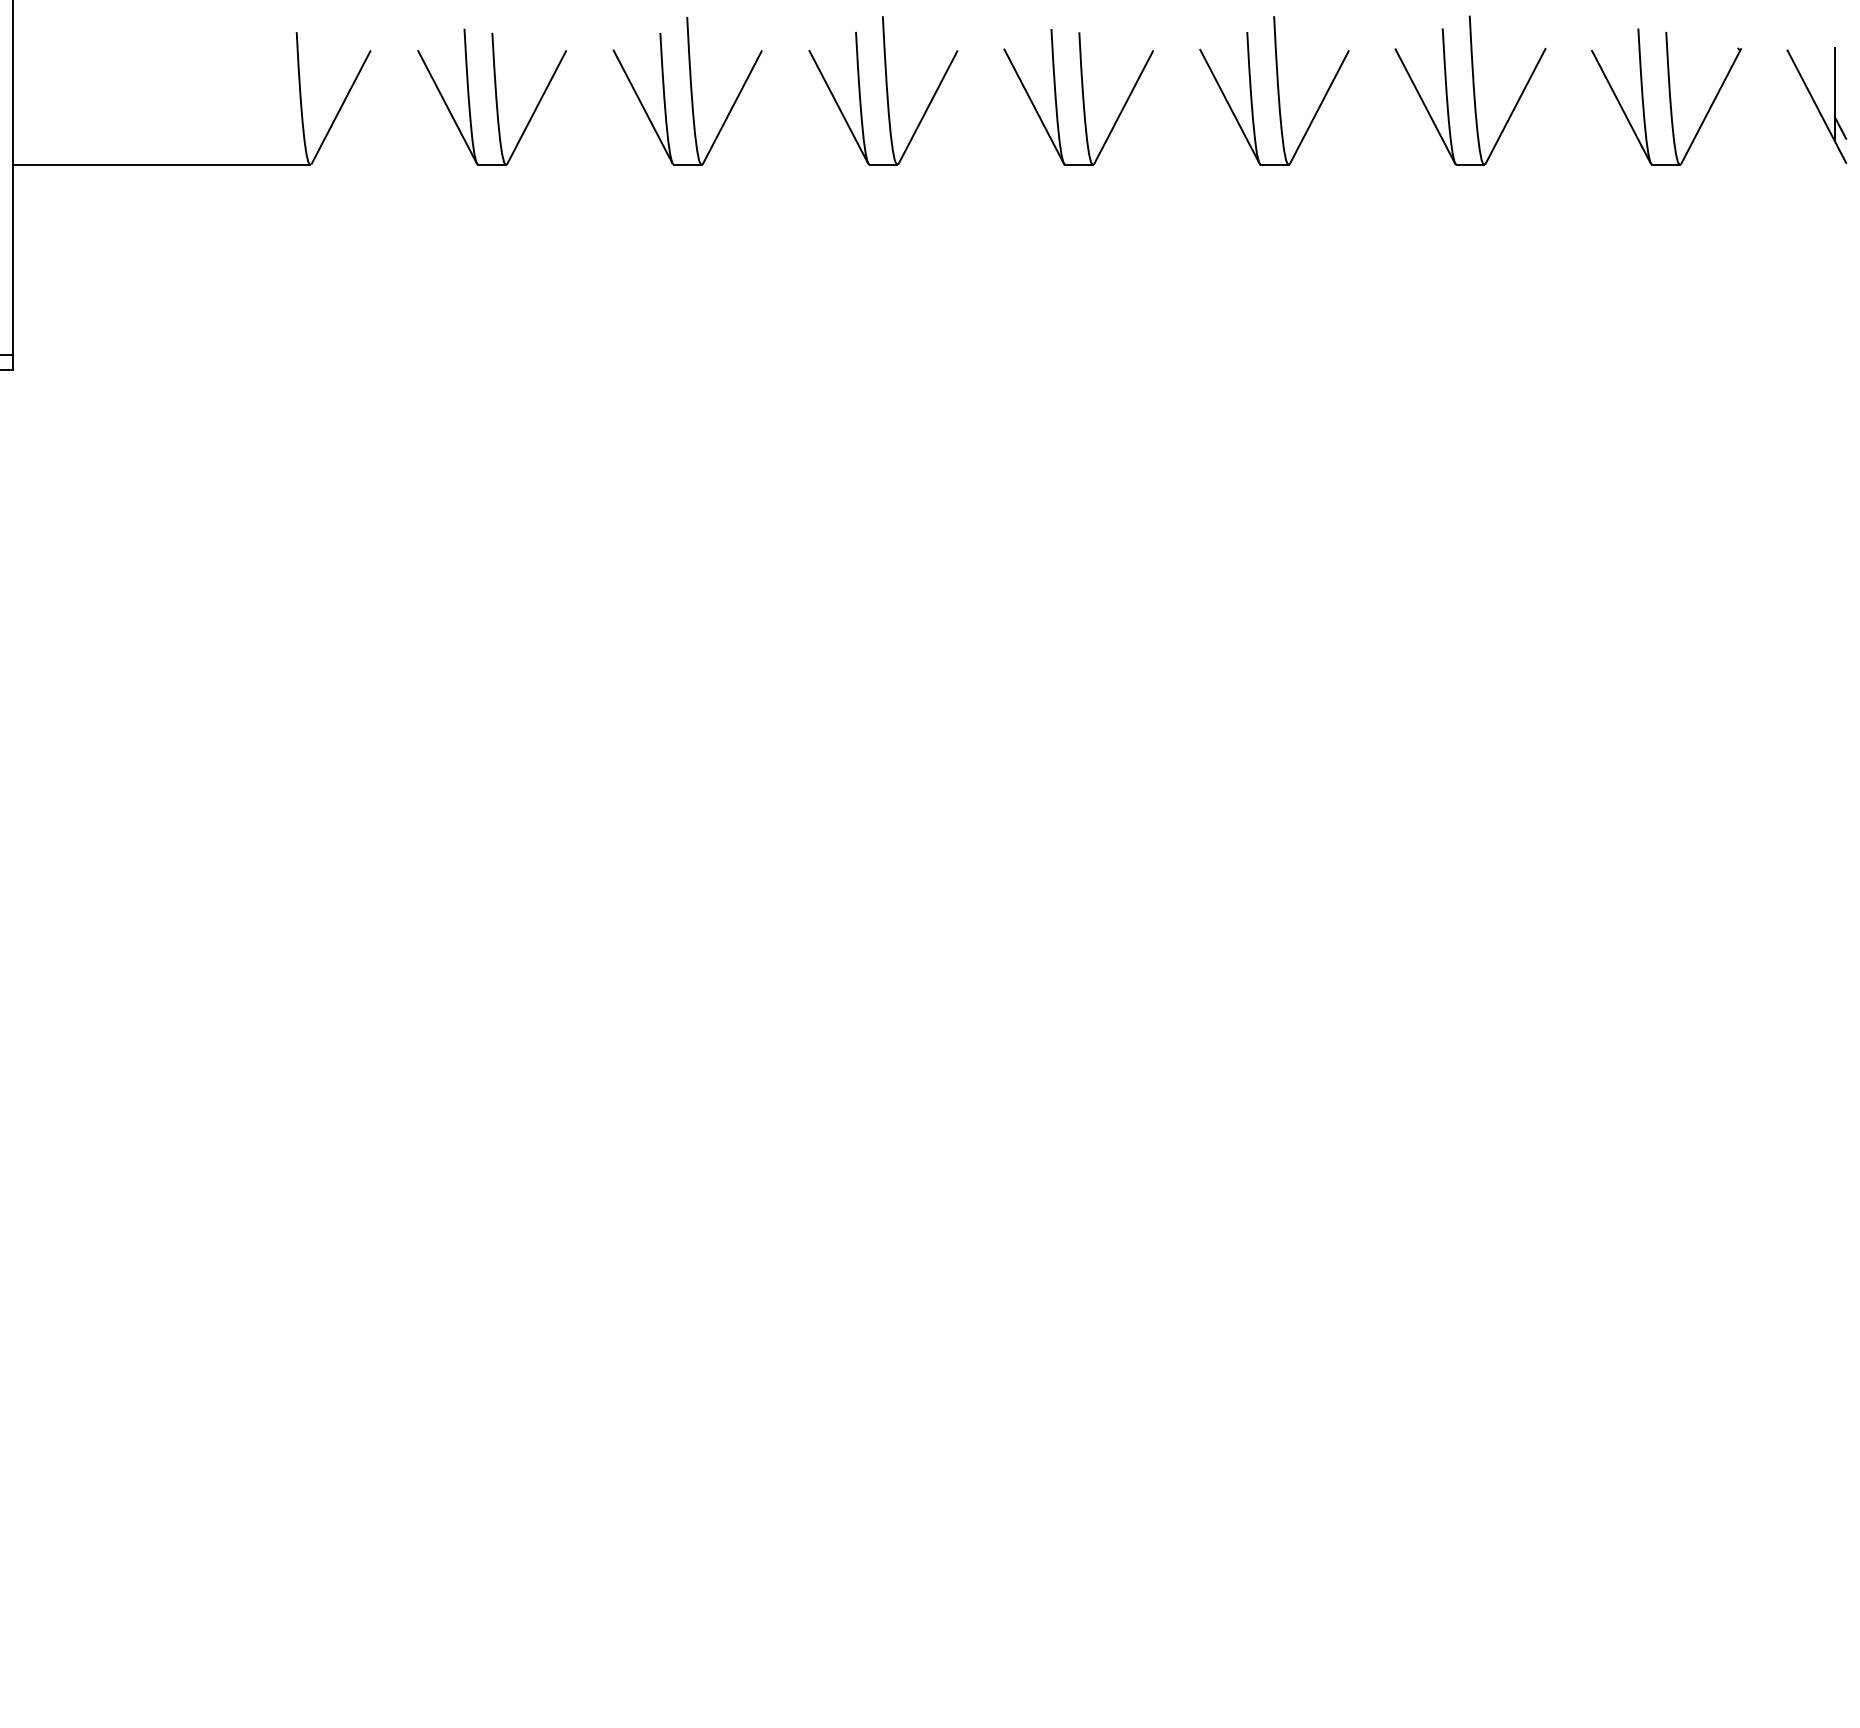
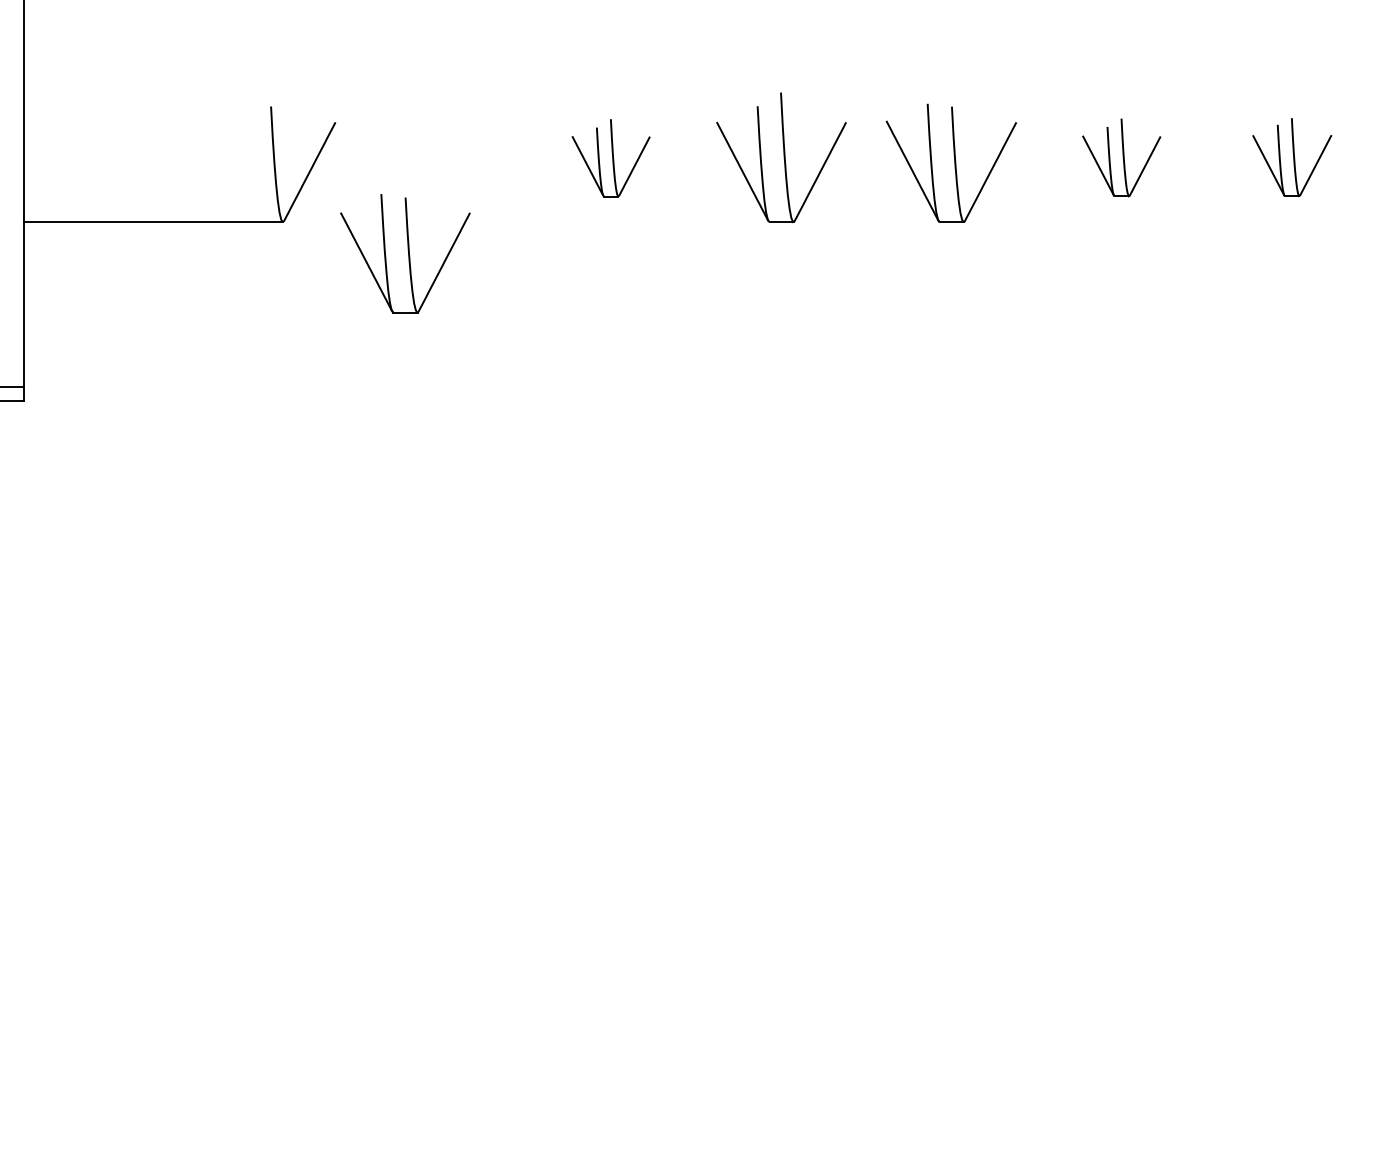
part: (1274, 90) -> (1121, 157), size x0.6
part: (1470, 90) -> (1292, 157), size x0.6
part: (687, 91) -> (611, 158), size x0.6
part: (491, 96) -> (404, 252), moved

